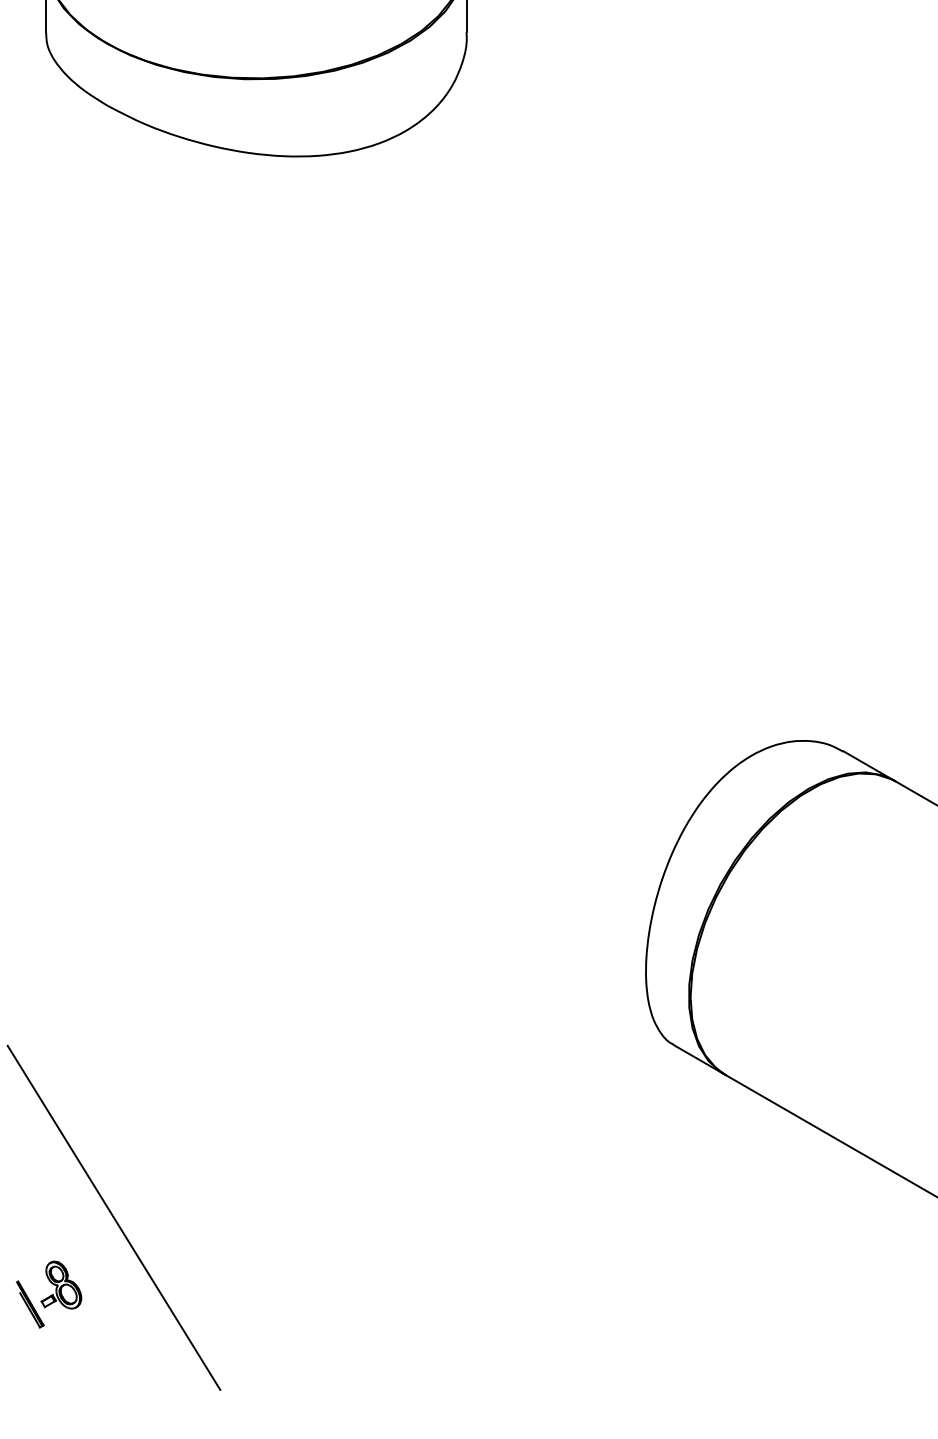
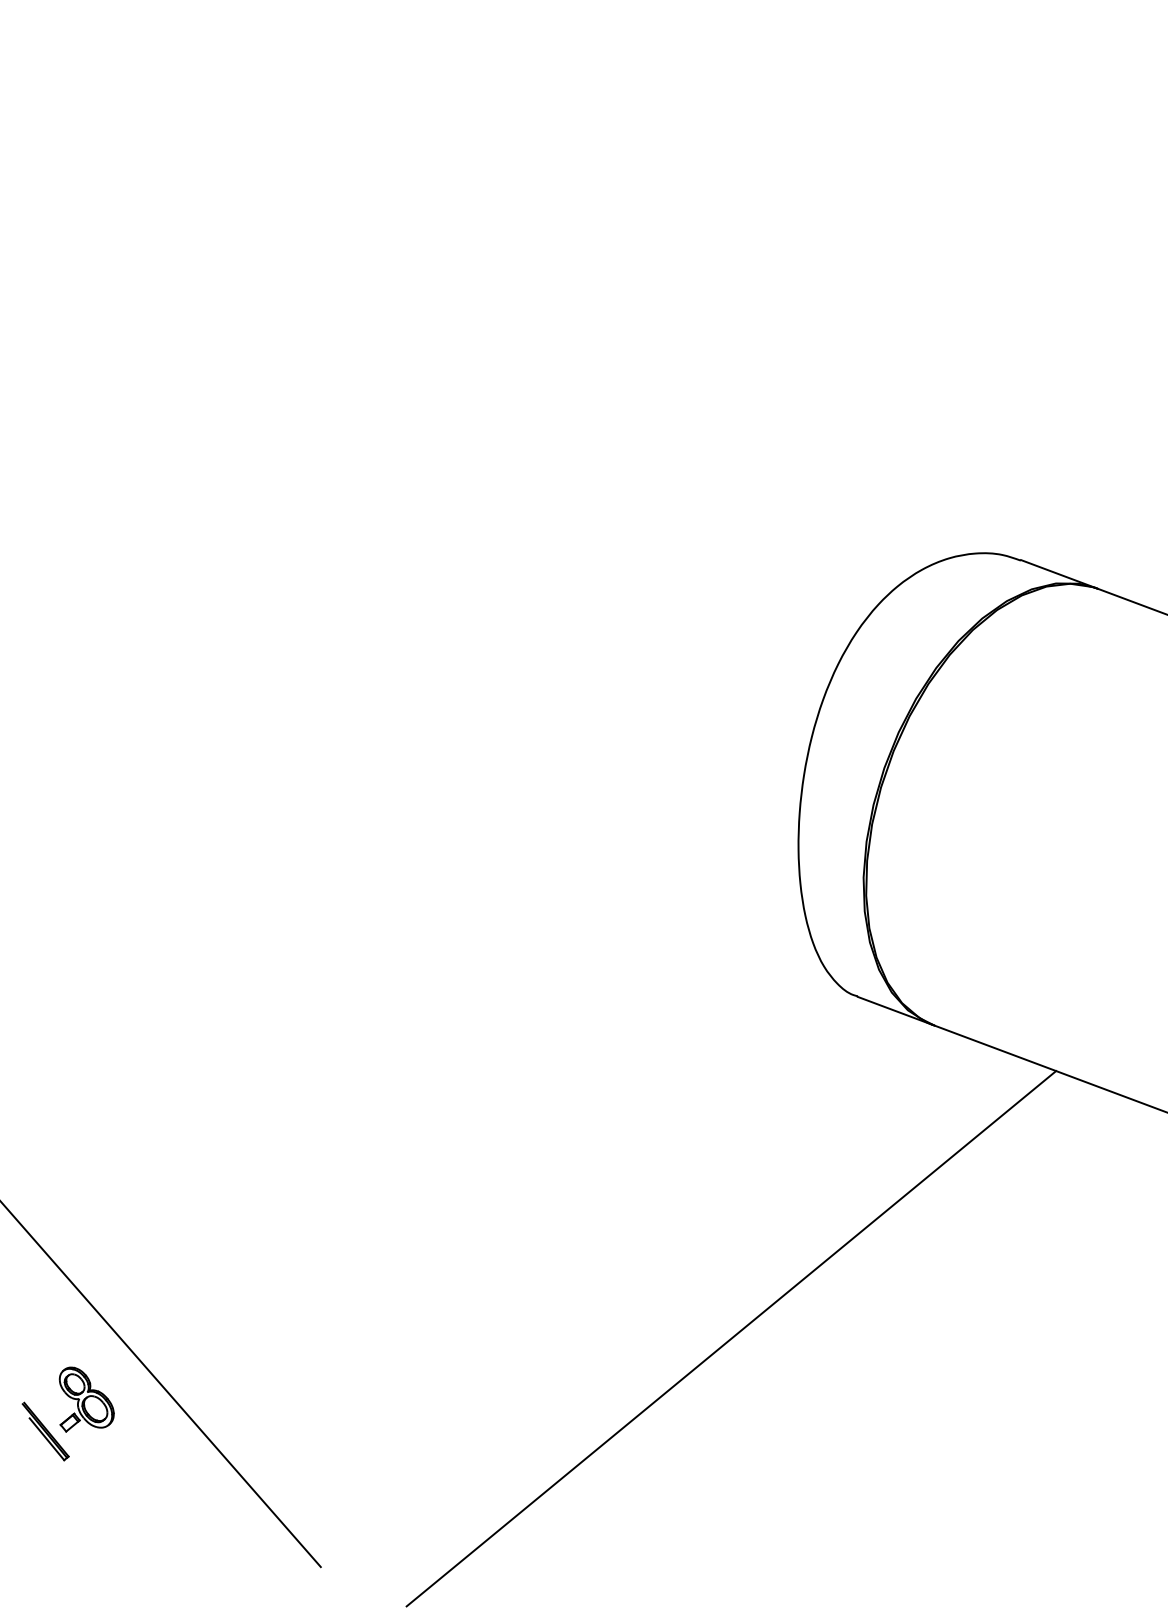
line: (542, 1275) -> (731, 1338), added
part: (49, 1294) -> (69, 1413), moved

